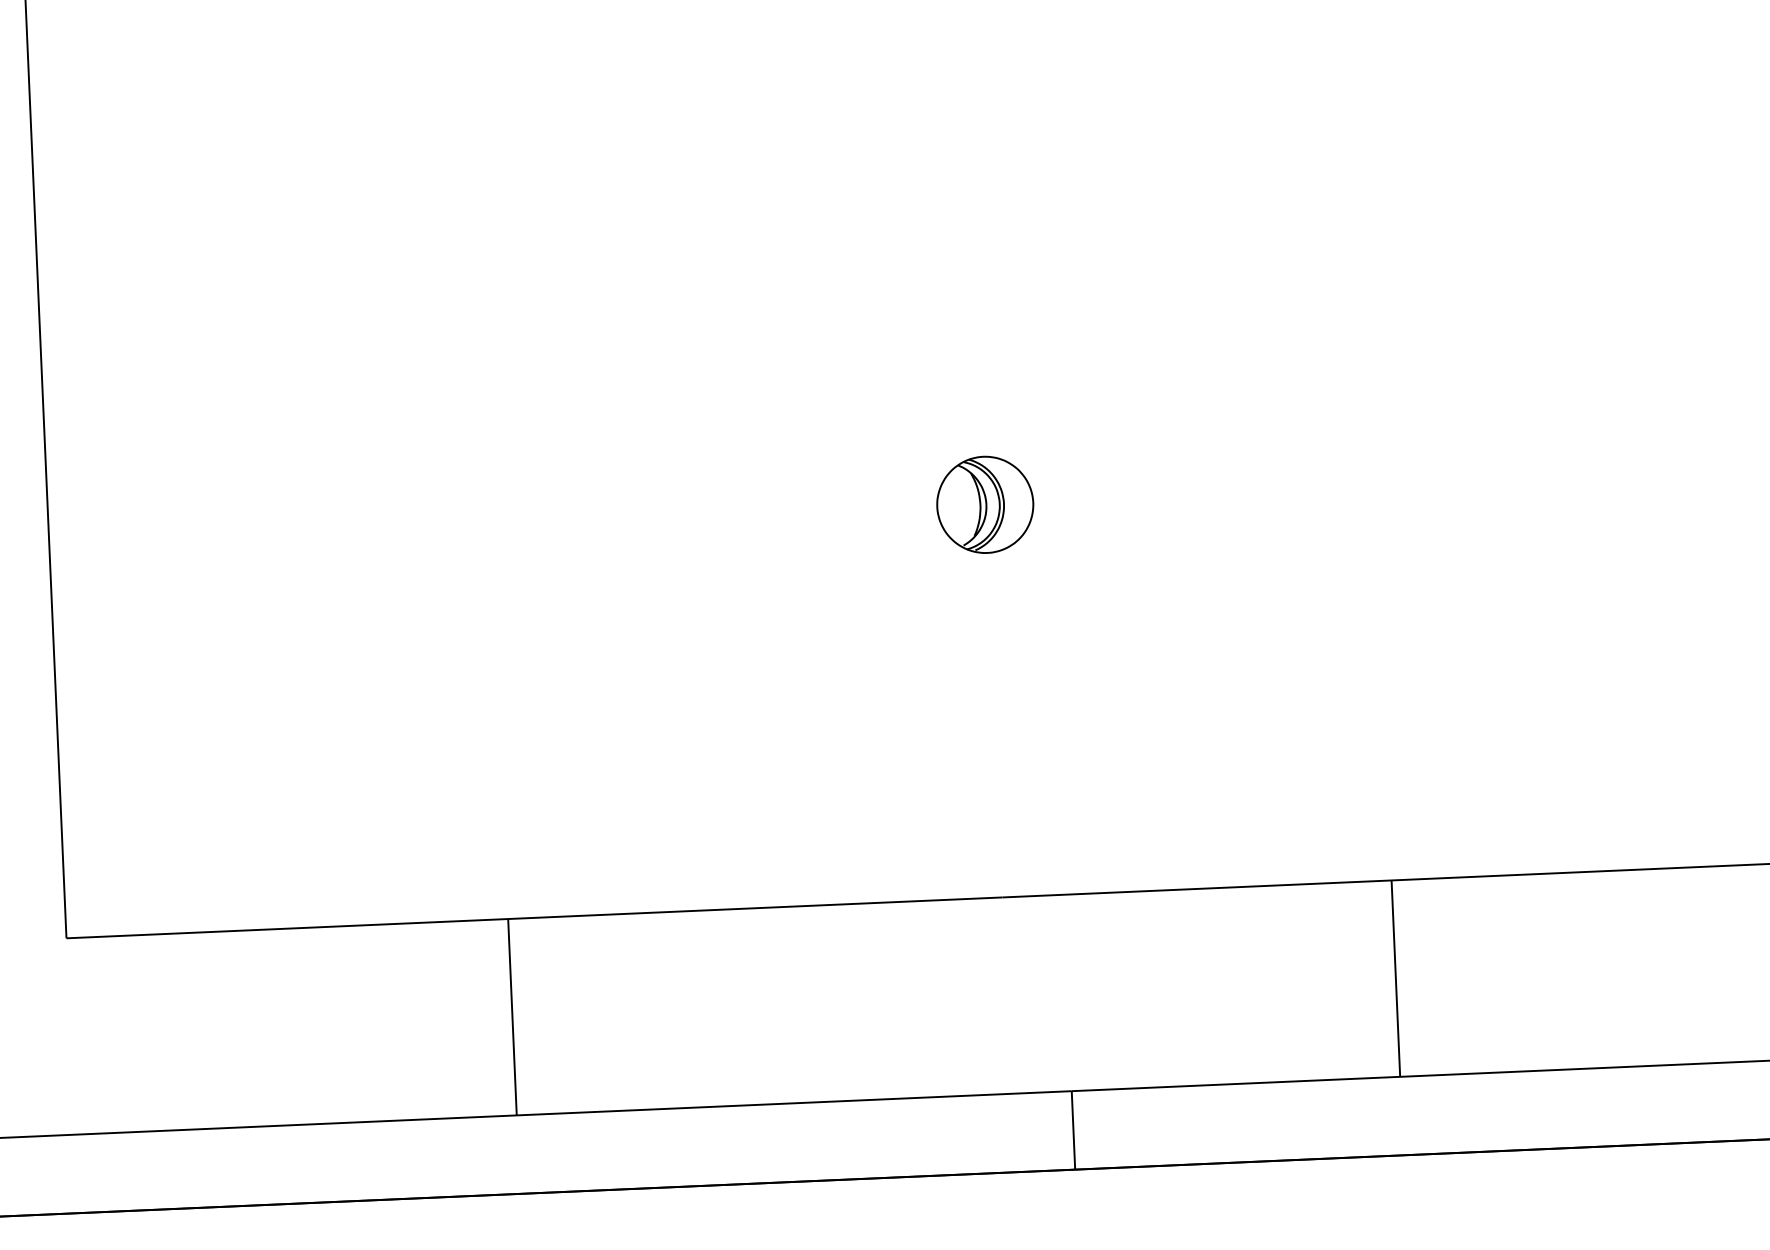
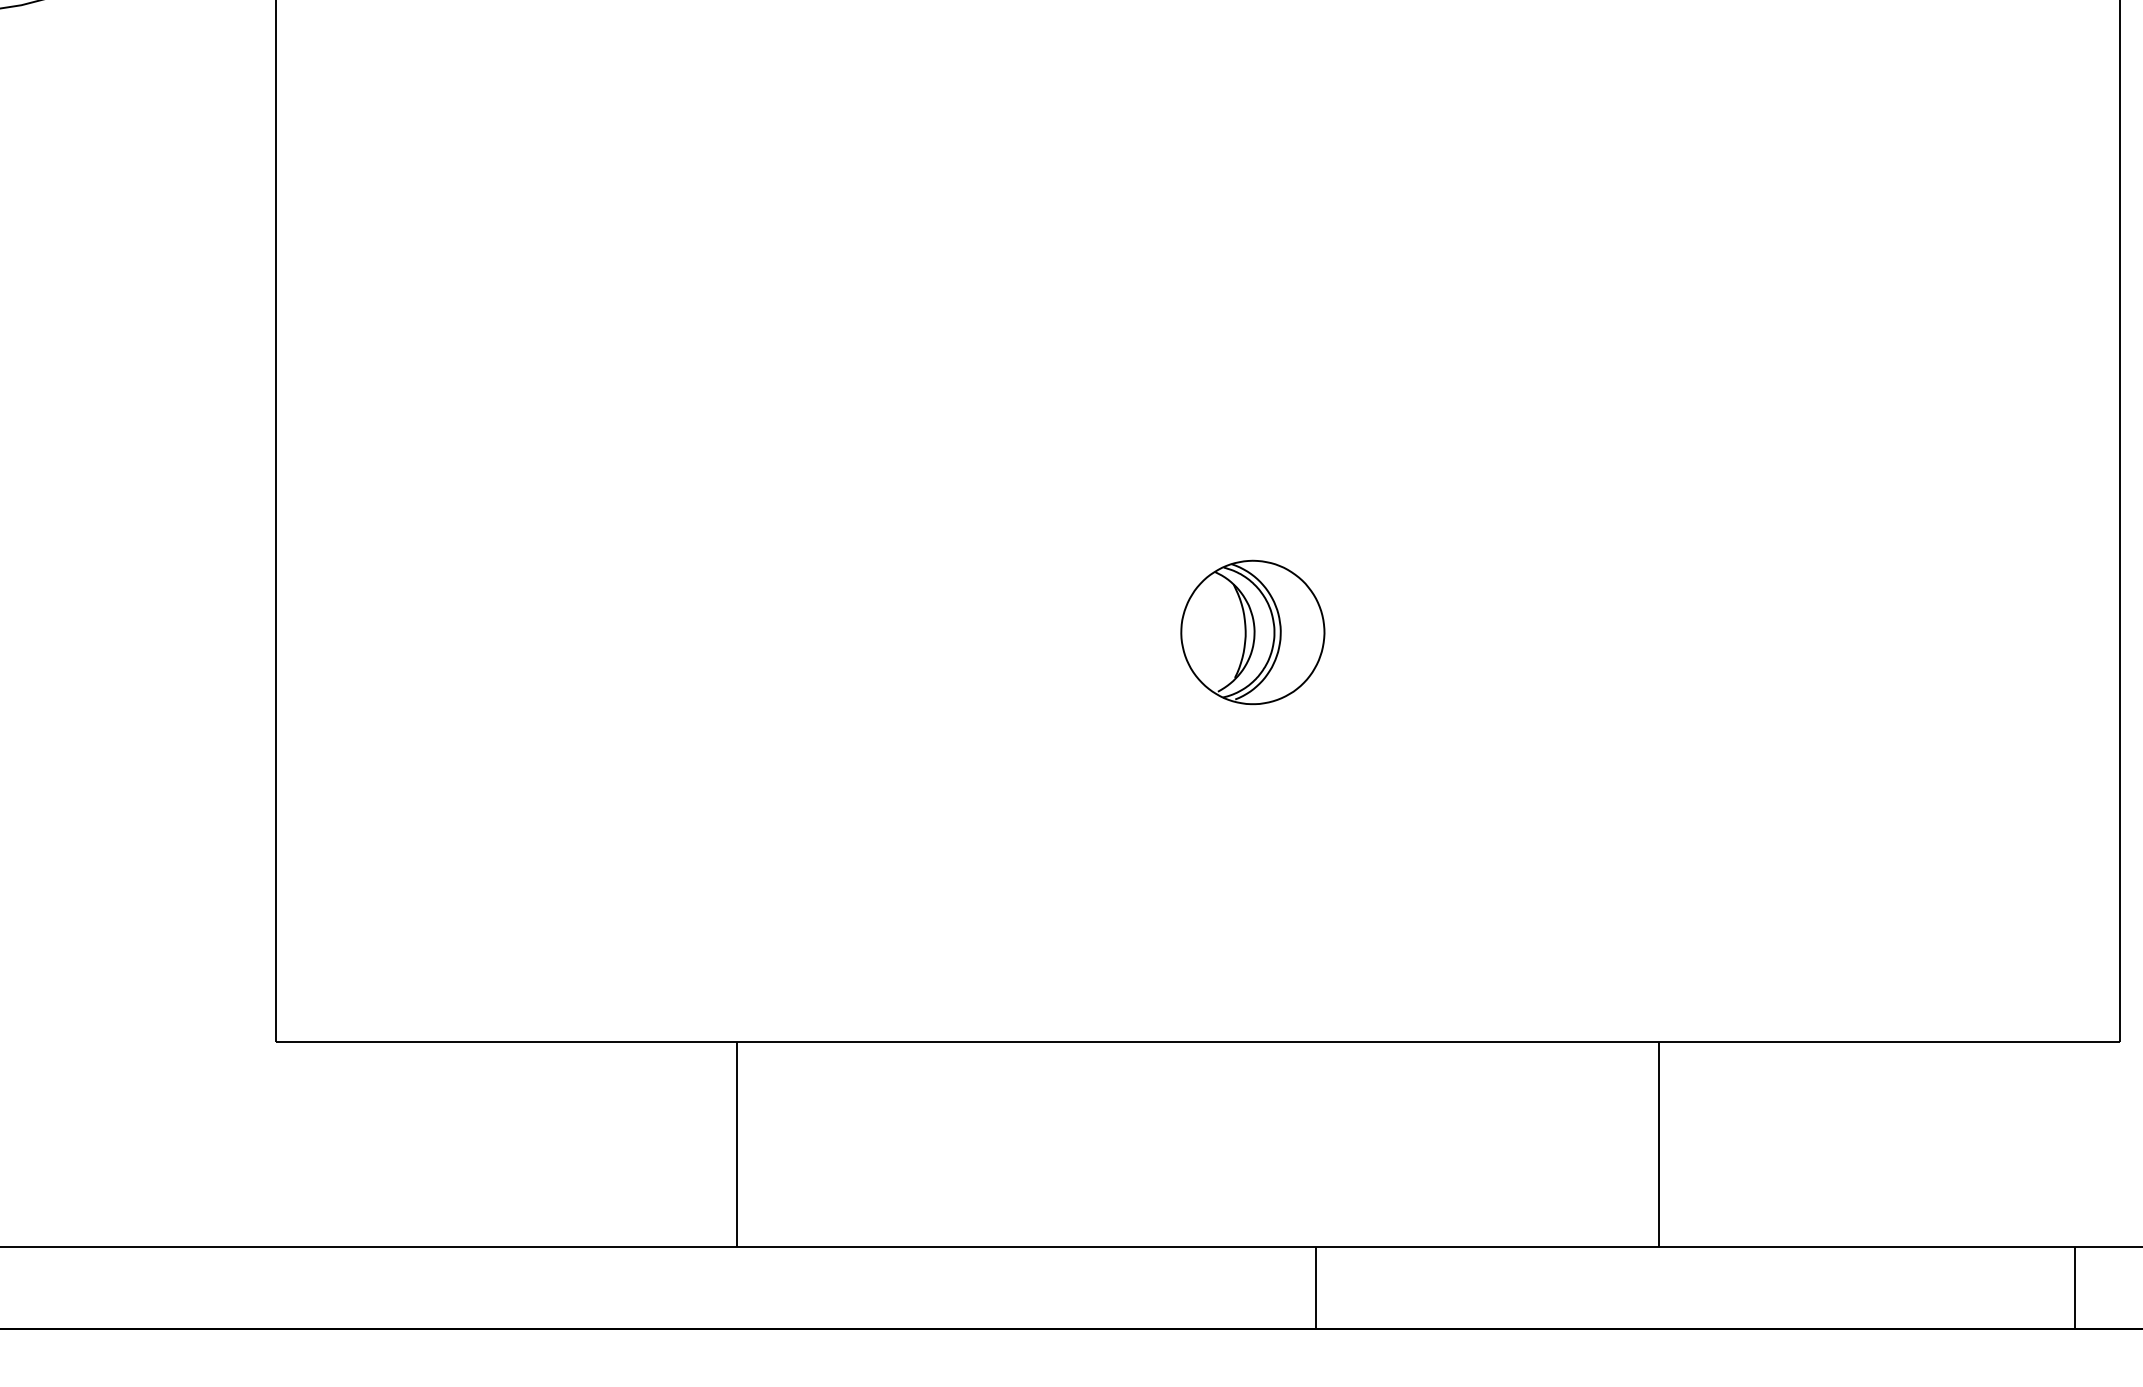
part: (984, 504) -> (1252, 632), size x1.43

